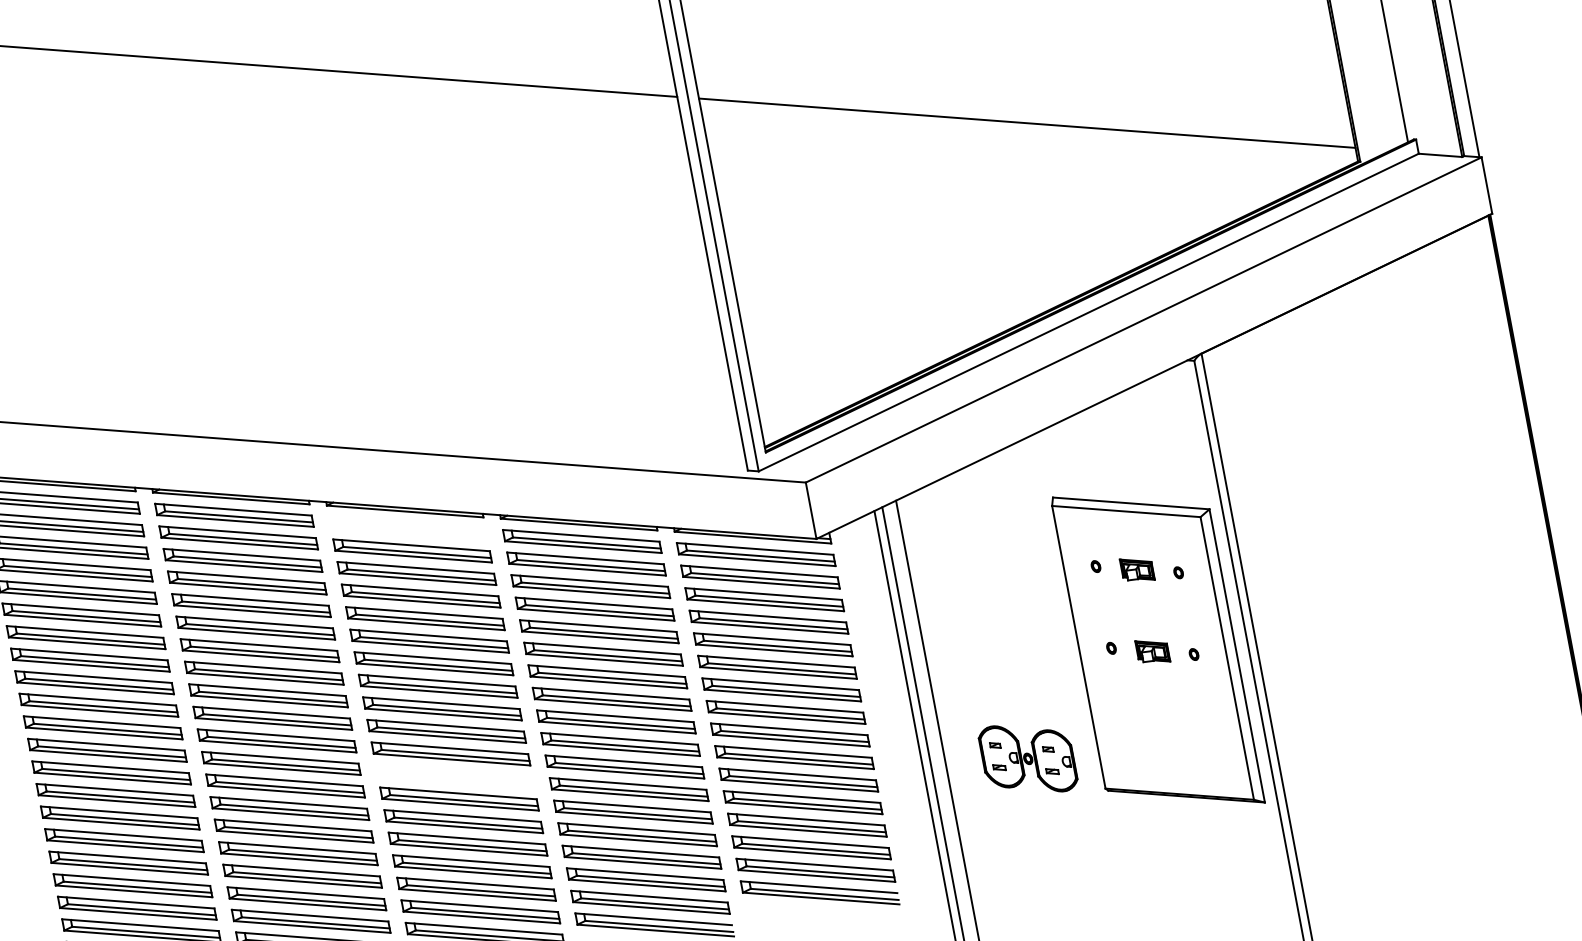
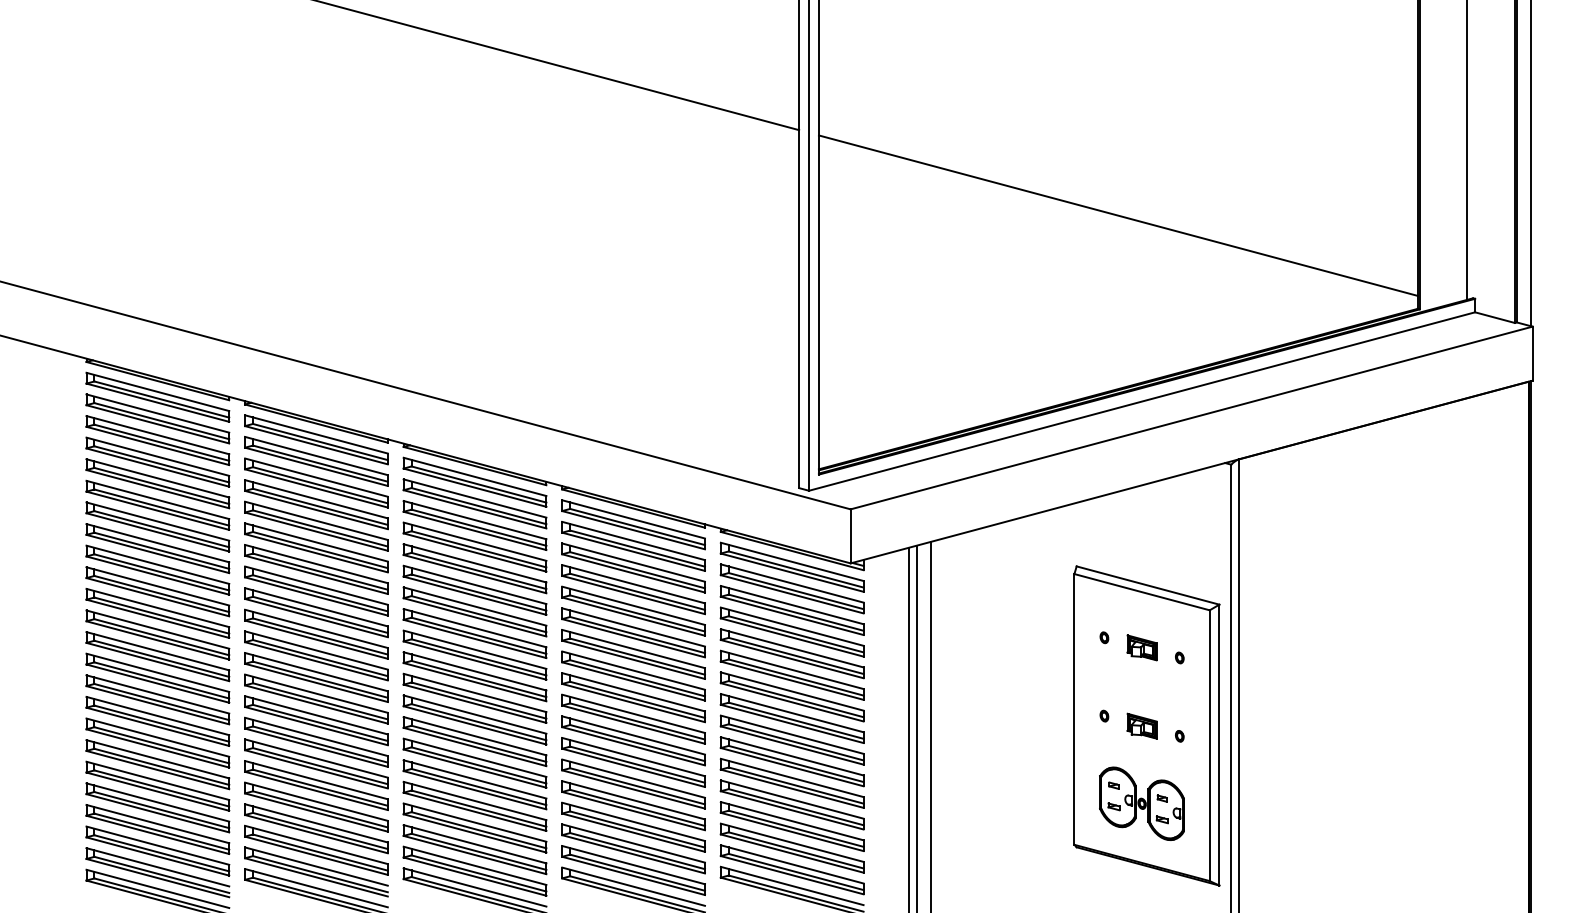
part: (407, 527) -> (474, 481), added
part: (1027, 758) -> (1141, 803), moved
part: (454, 776) -> (474, 719), added

